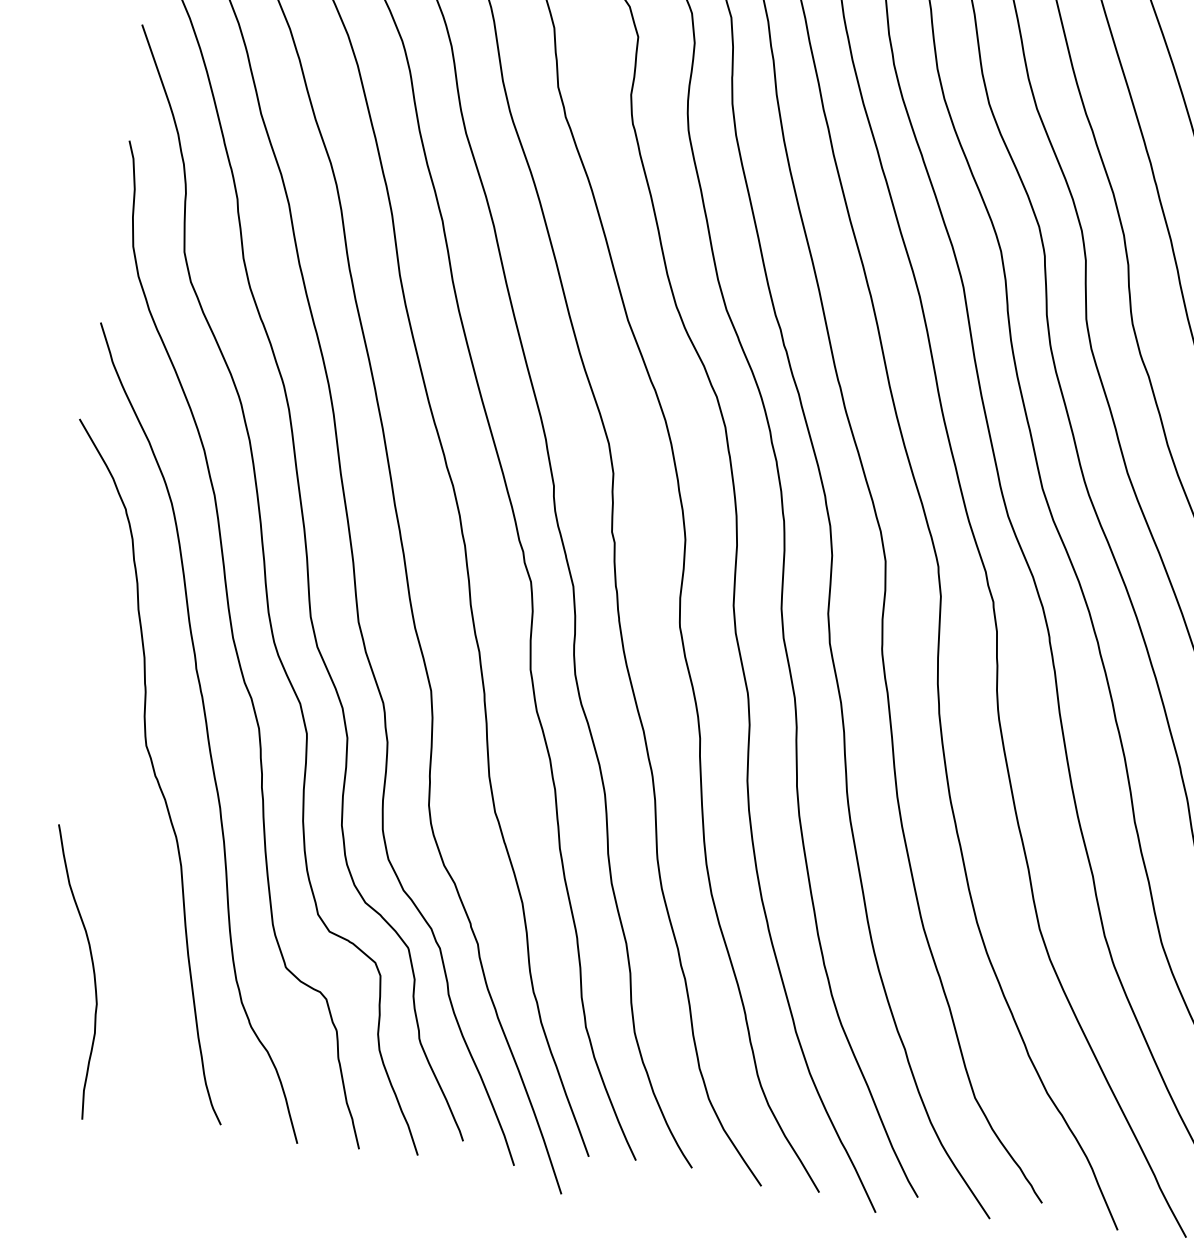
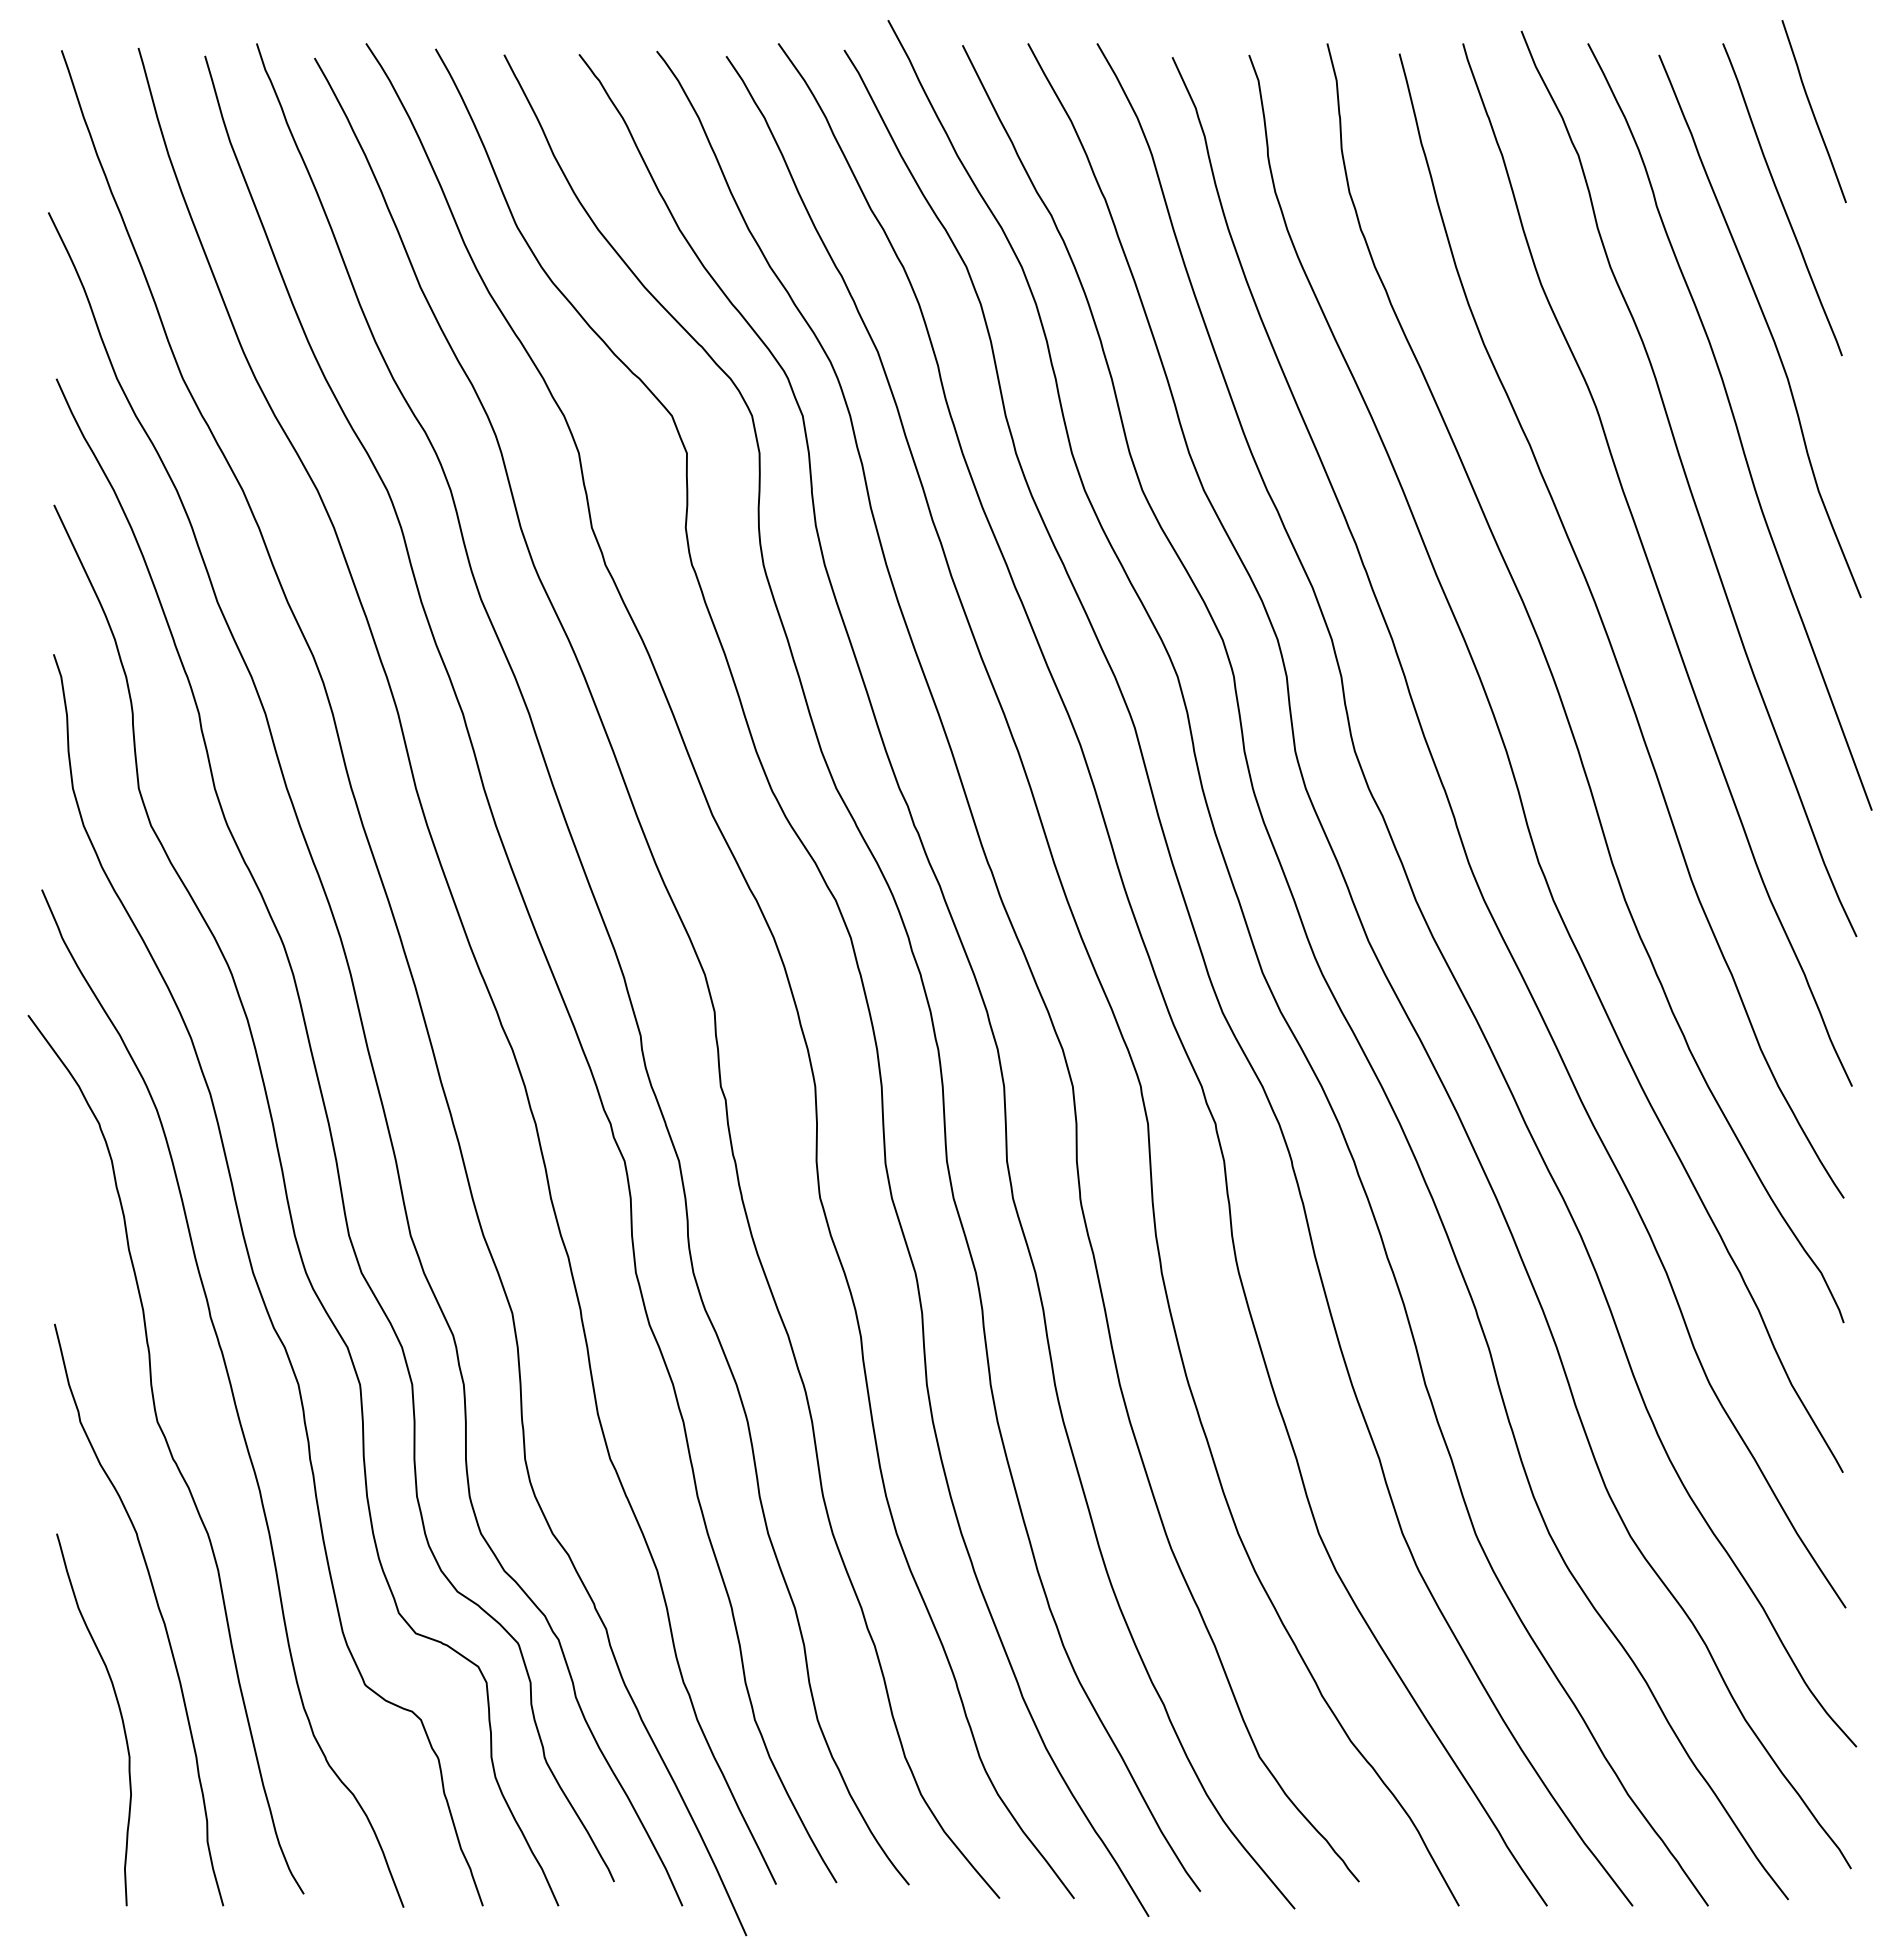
curve: (130, 890) -> (157, 1607), added

